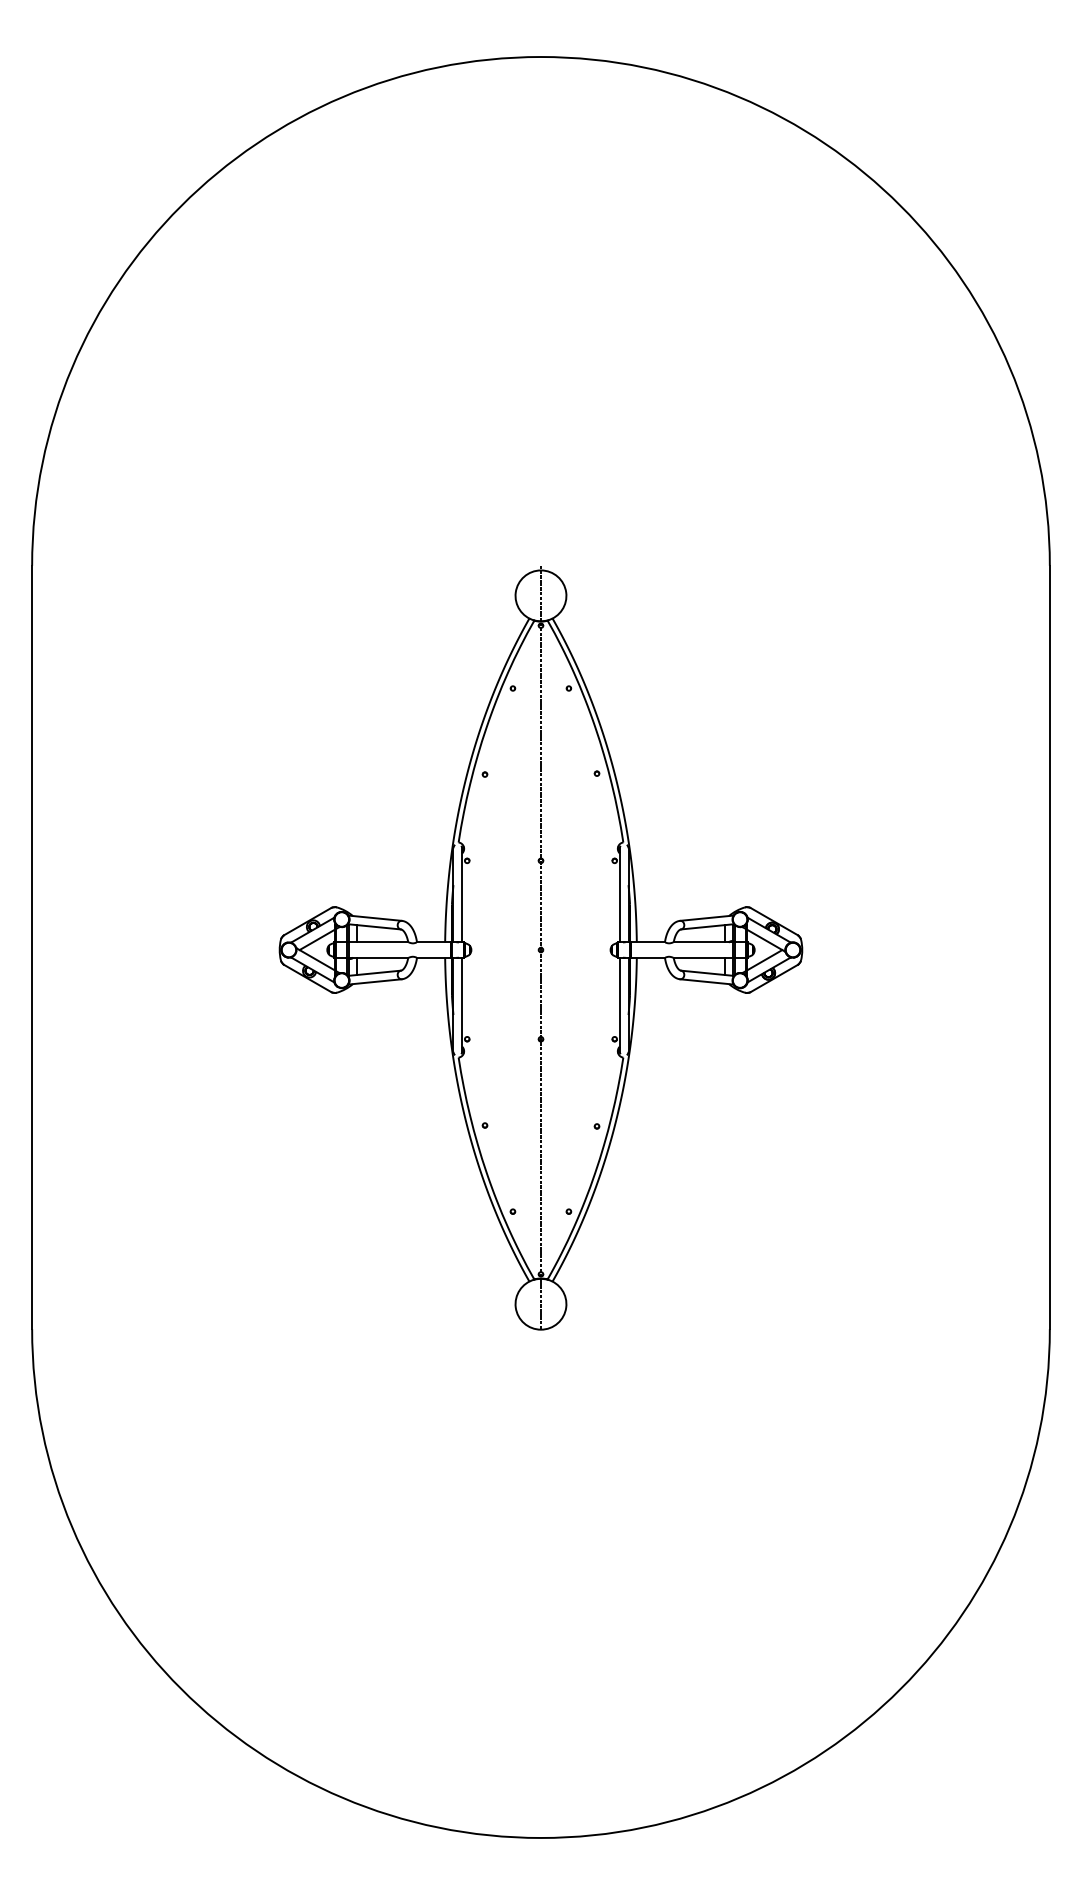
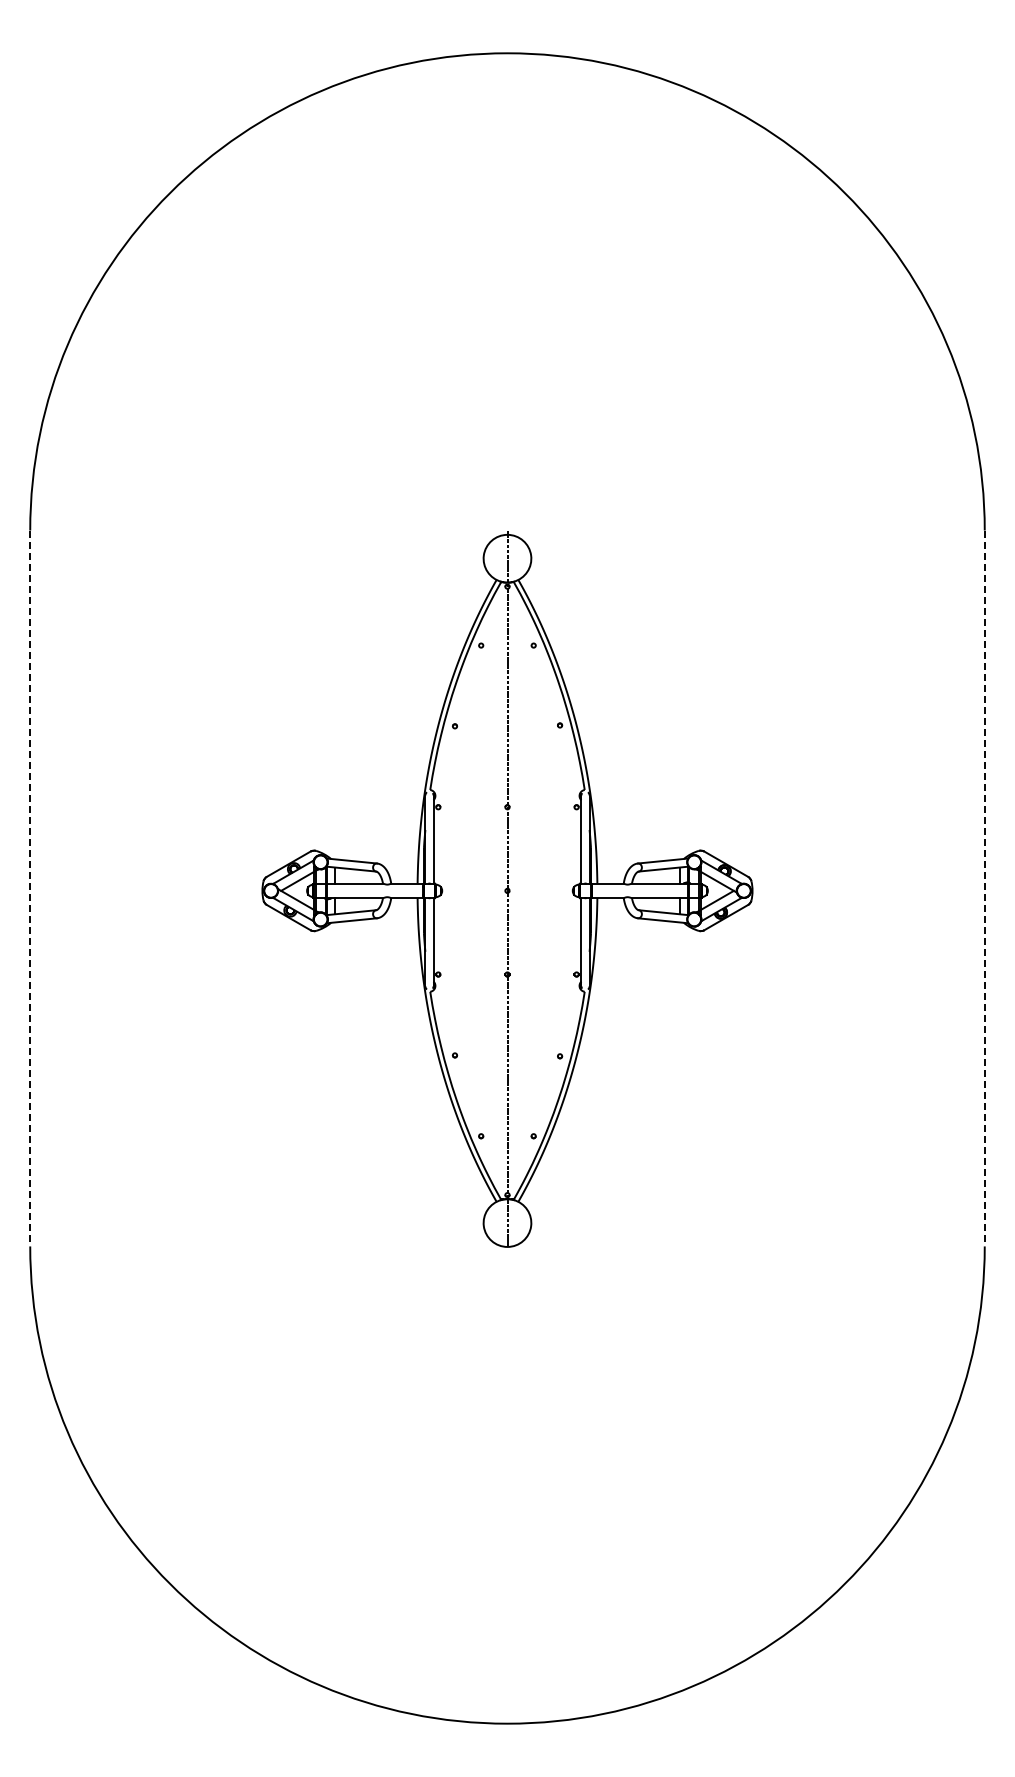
line: (32, 947) -> (30, 888), solid -> dashed
line: (1049, 947) -> (984, 888), solid -> dashed

